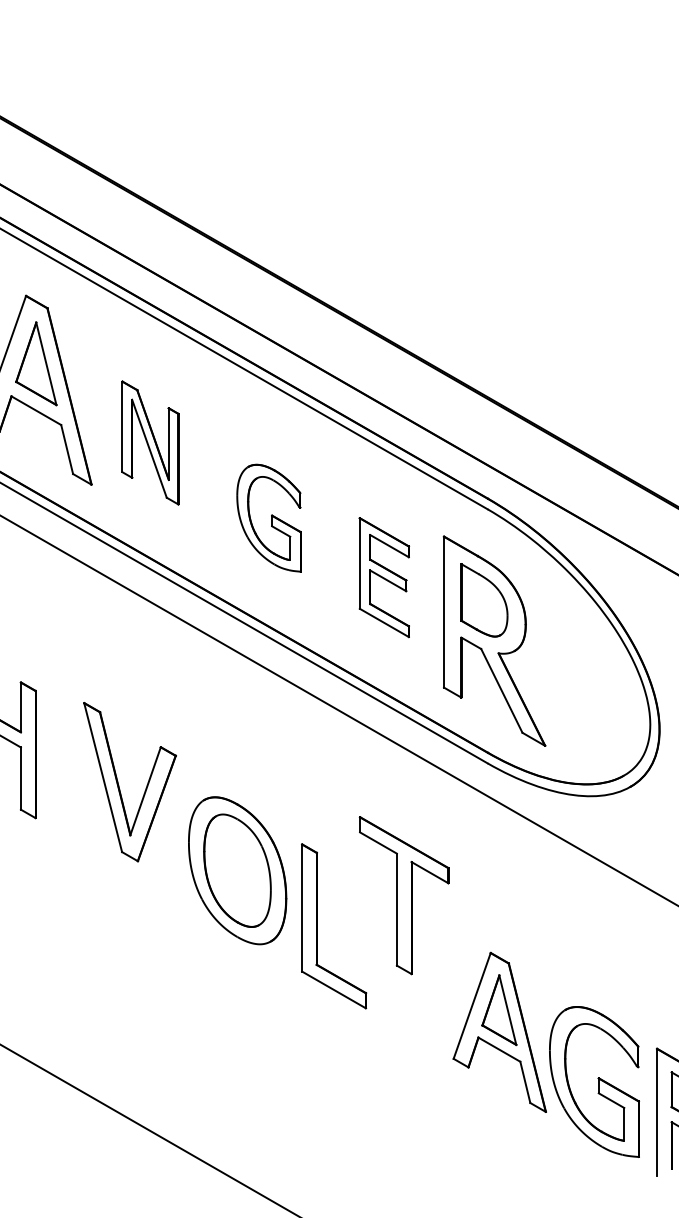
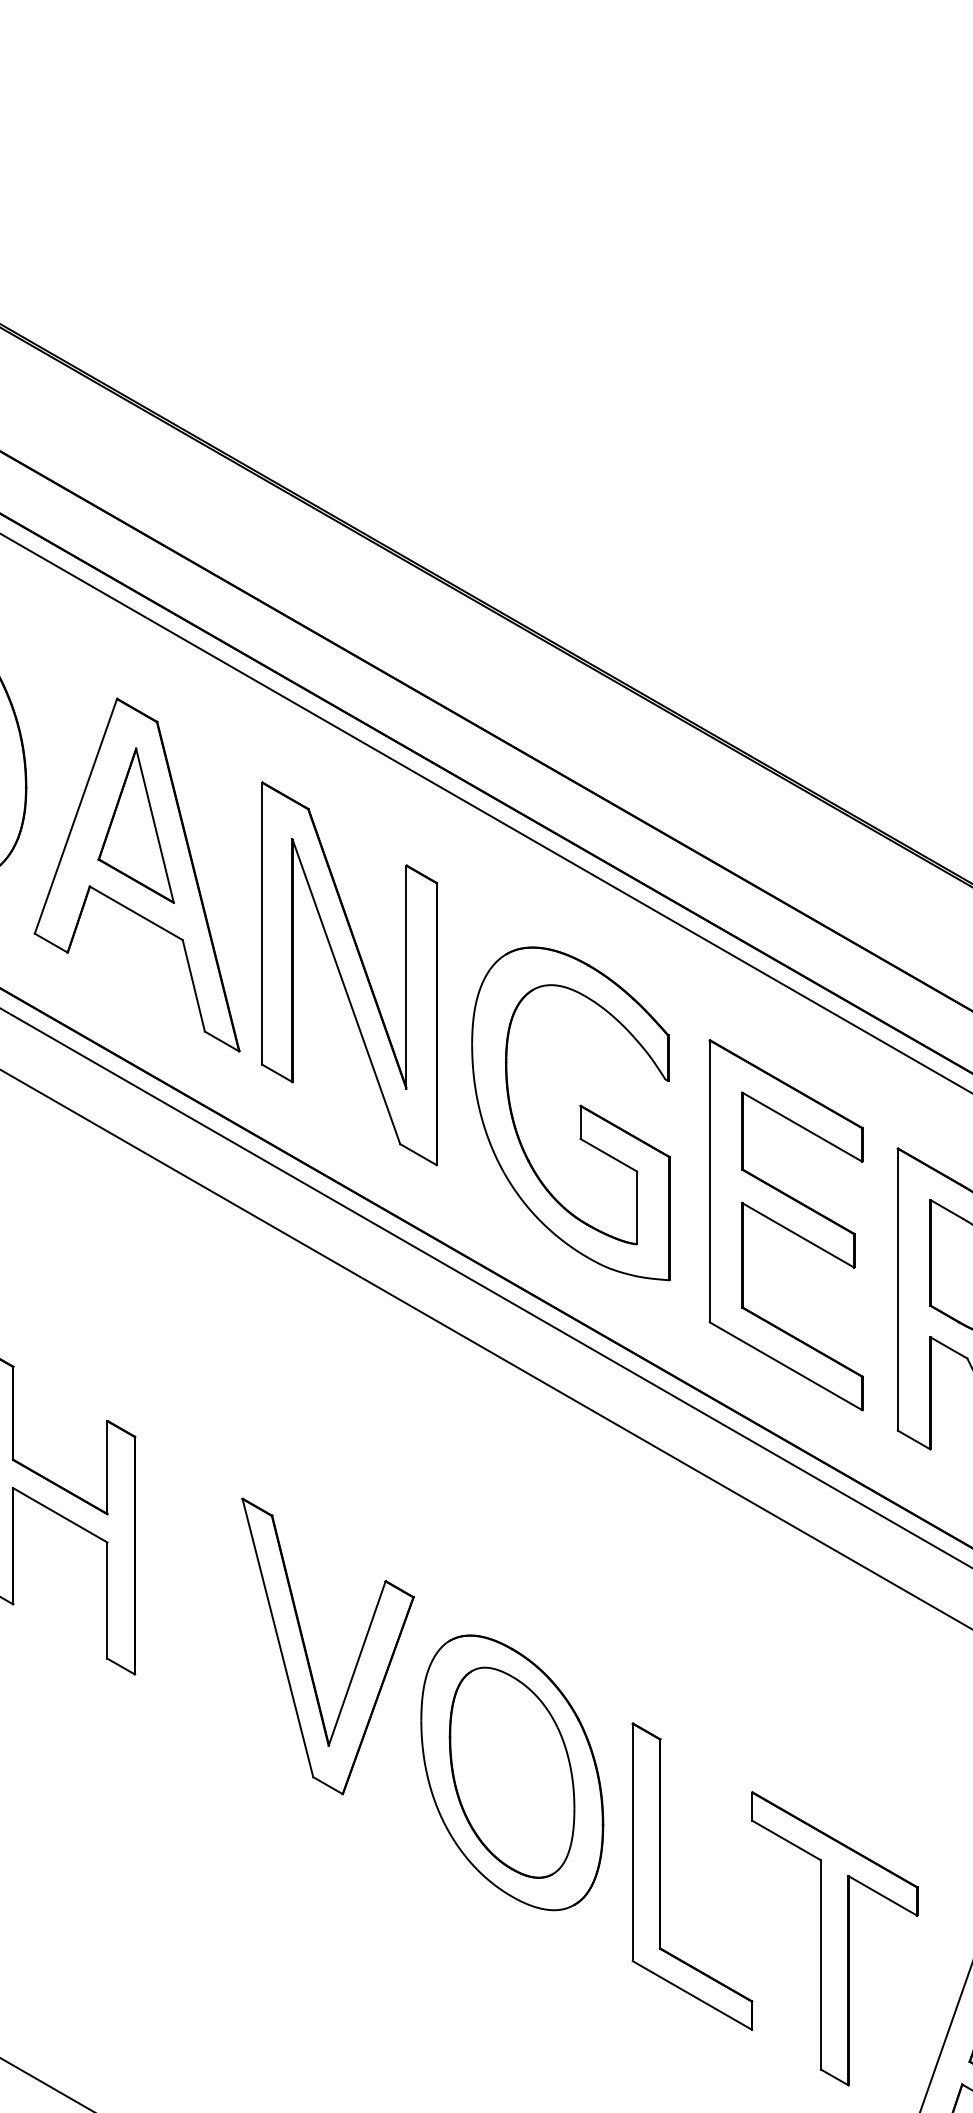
part: (150, 442) -> (349, 972), size x1.67
part: (268, 518) -> (569, 1114), size x1.67
part: (384, 577) -> (786, 1224), size x1.67
part: (119, 785) -> (308, 1652), moved
part: (403, 895) -> (833, 1938), moved

